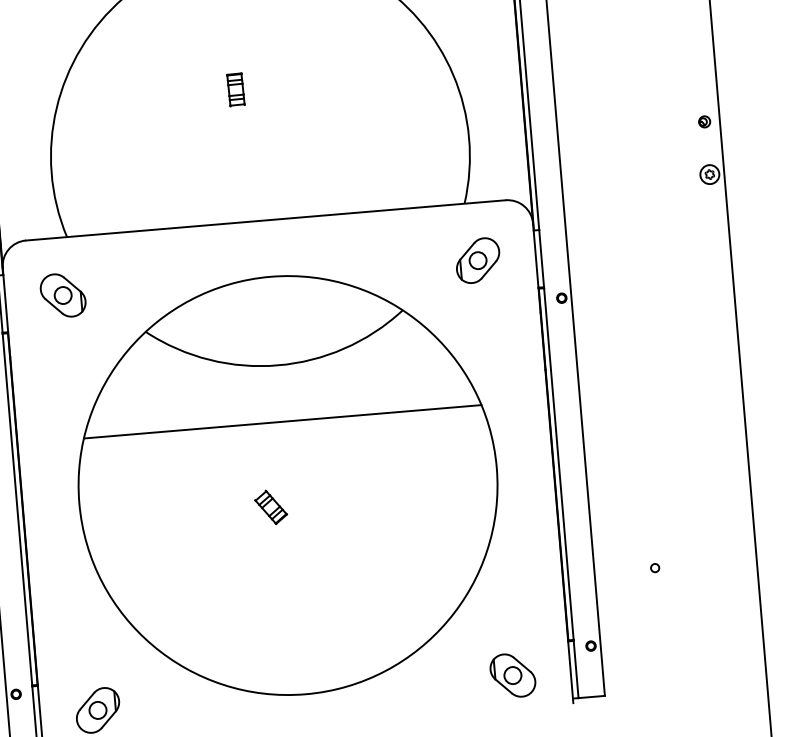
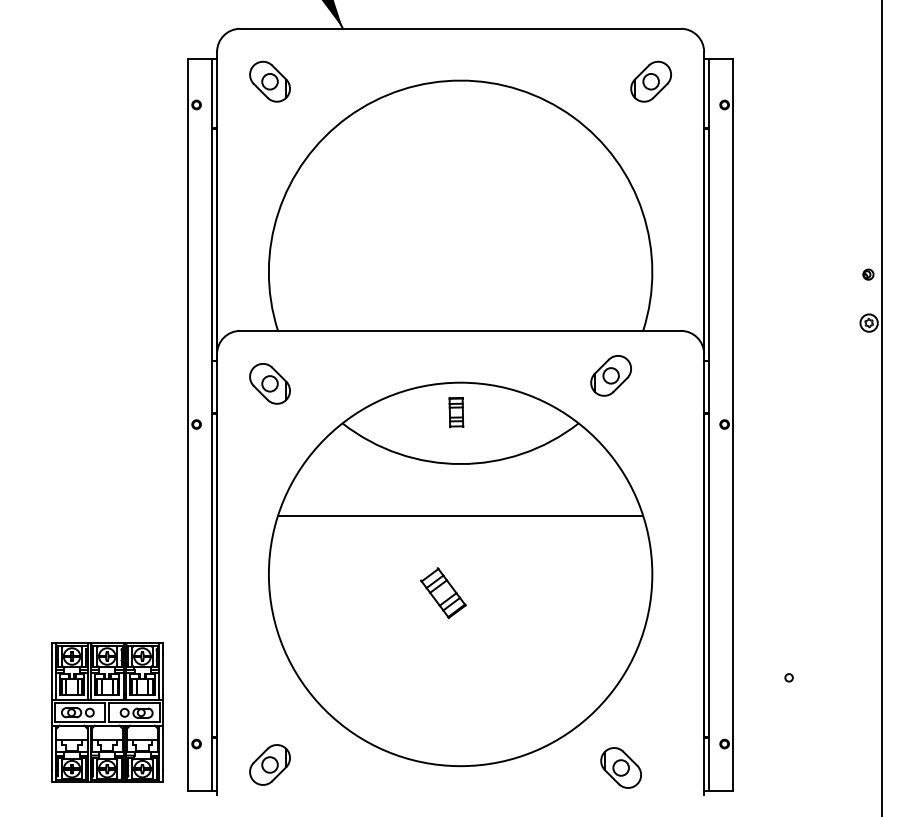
part: (236, 89) -> (456, 412), moved
part: (477, 260) -> (610, 375), moved
part: (271, 506) -> (443, 592), size x1.6
part: (512, 675) -> (620, 767), moved

